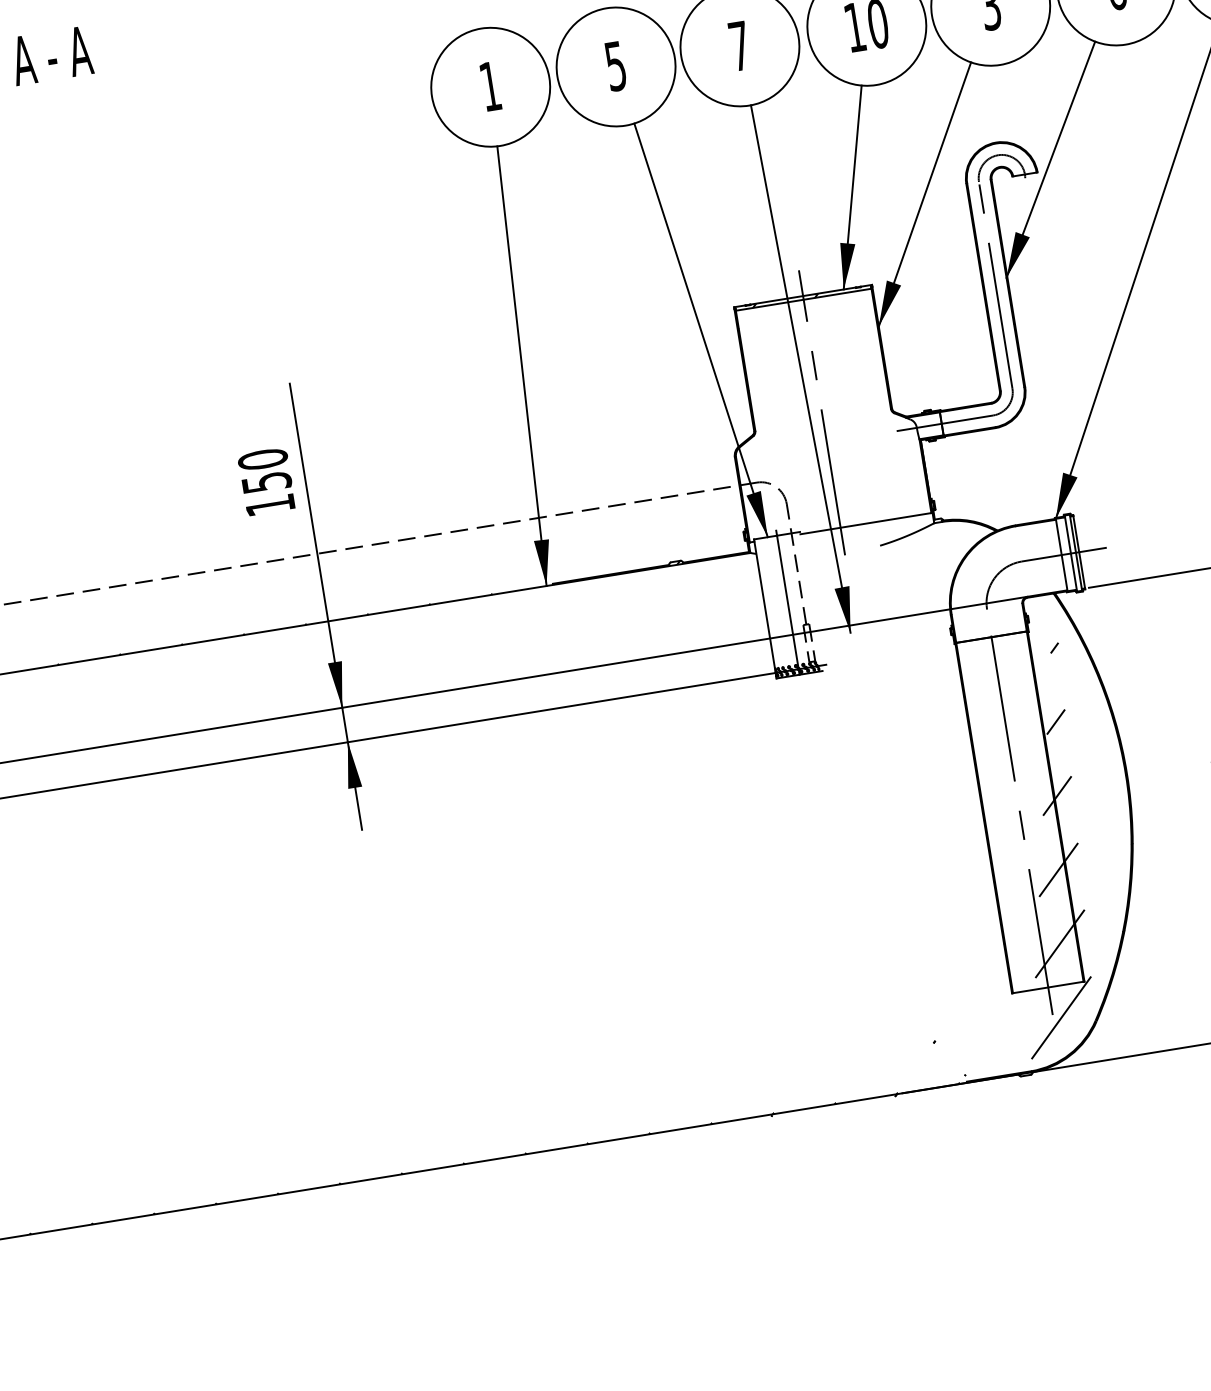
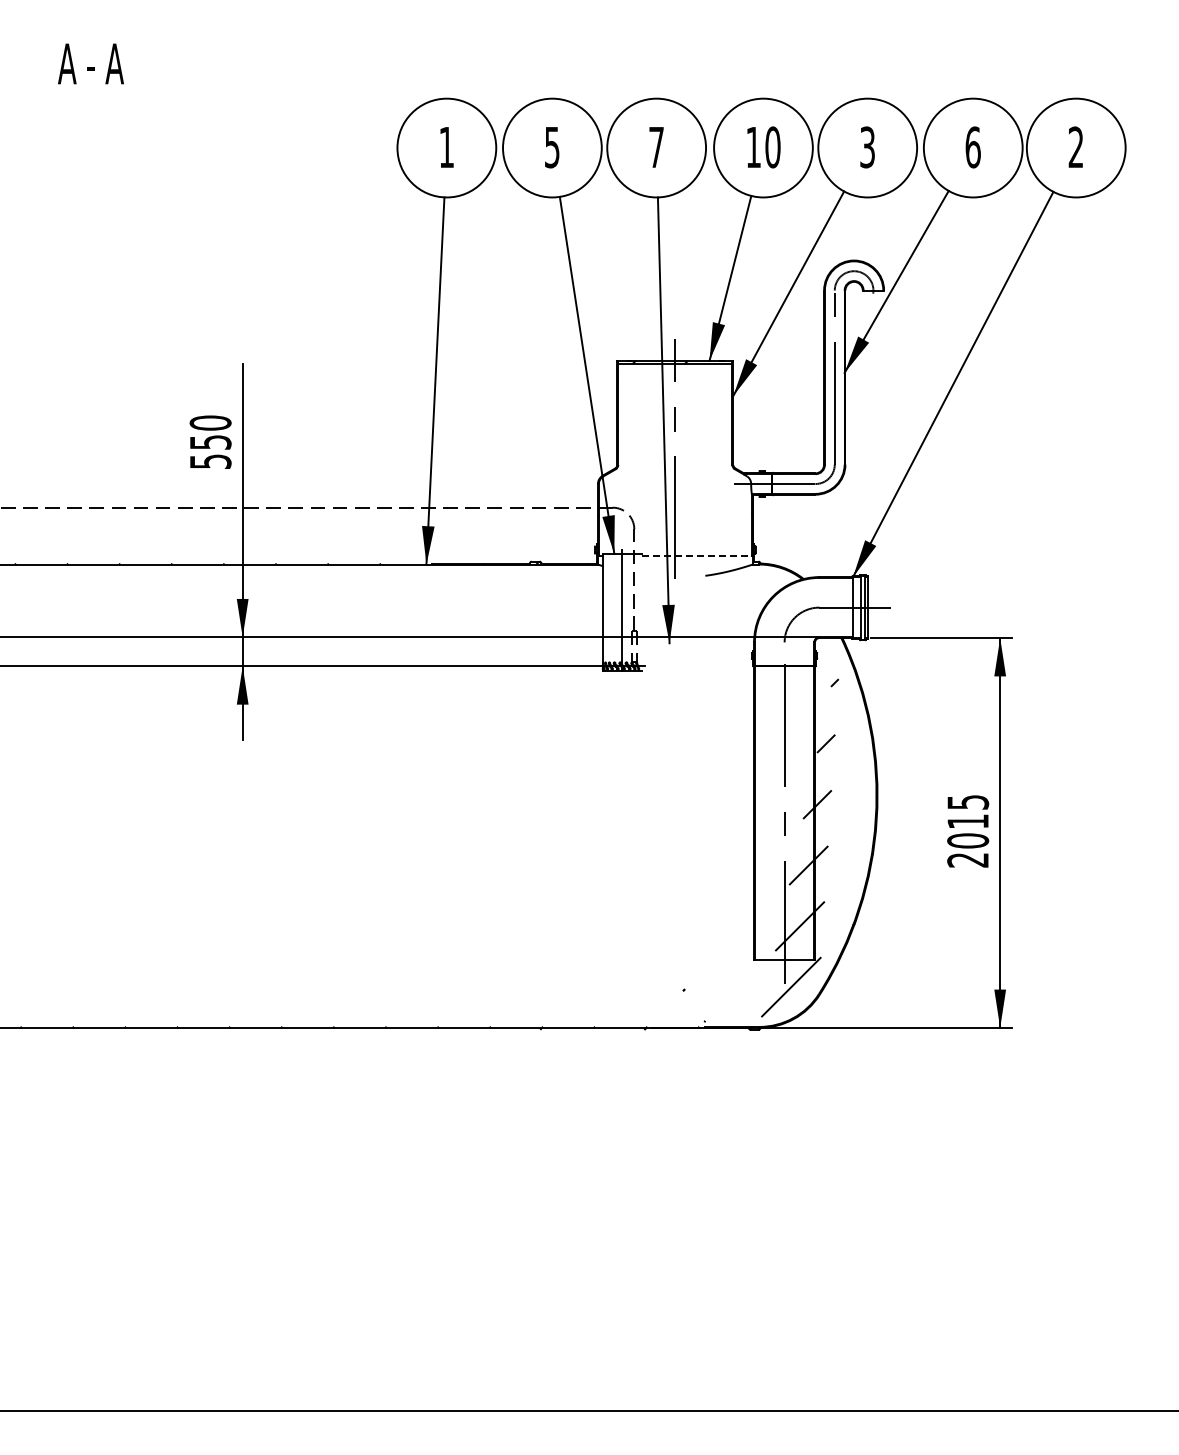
text: (270, 505) -> (210, 461), 150 -> 550
line: (866, 523) -> (697, 555), solid -> dashed

